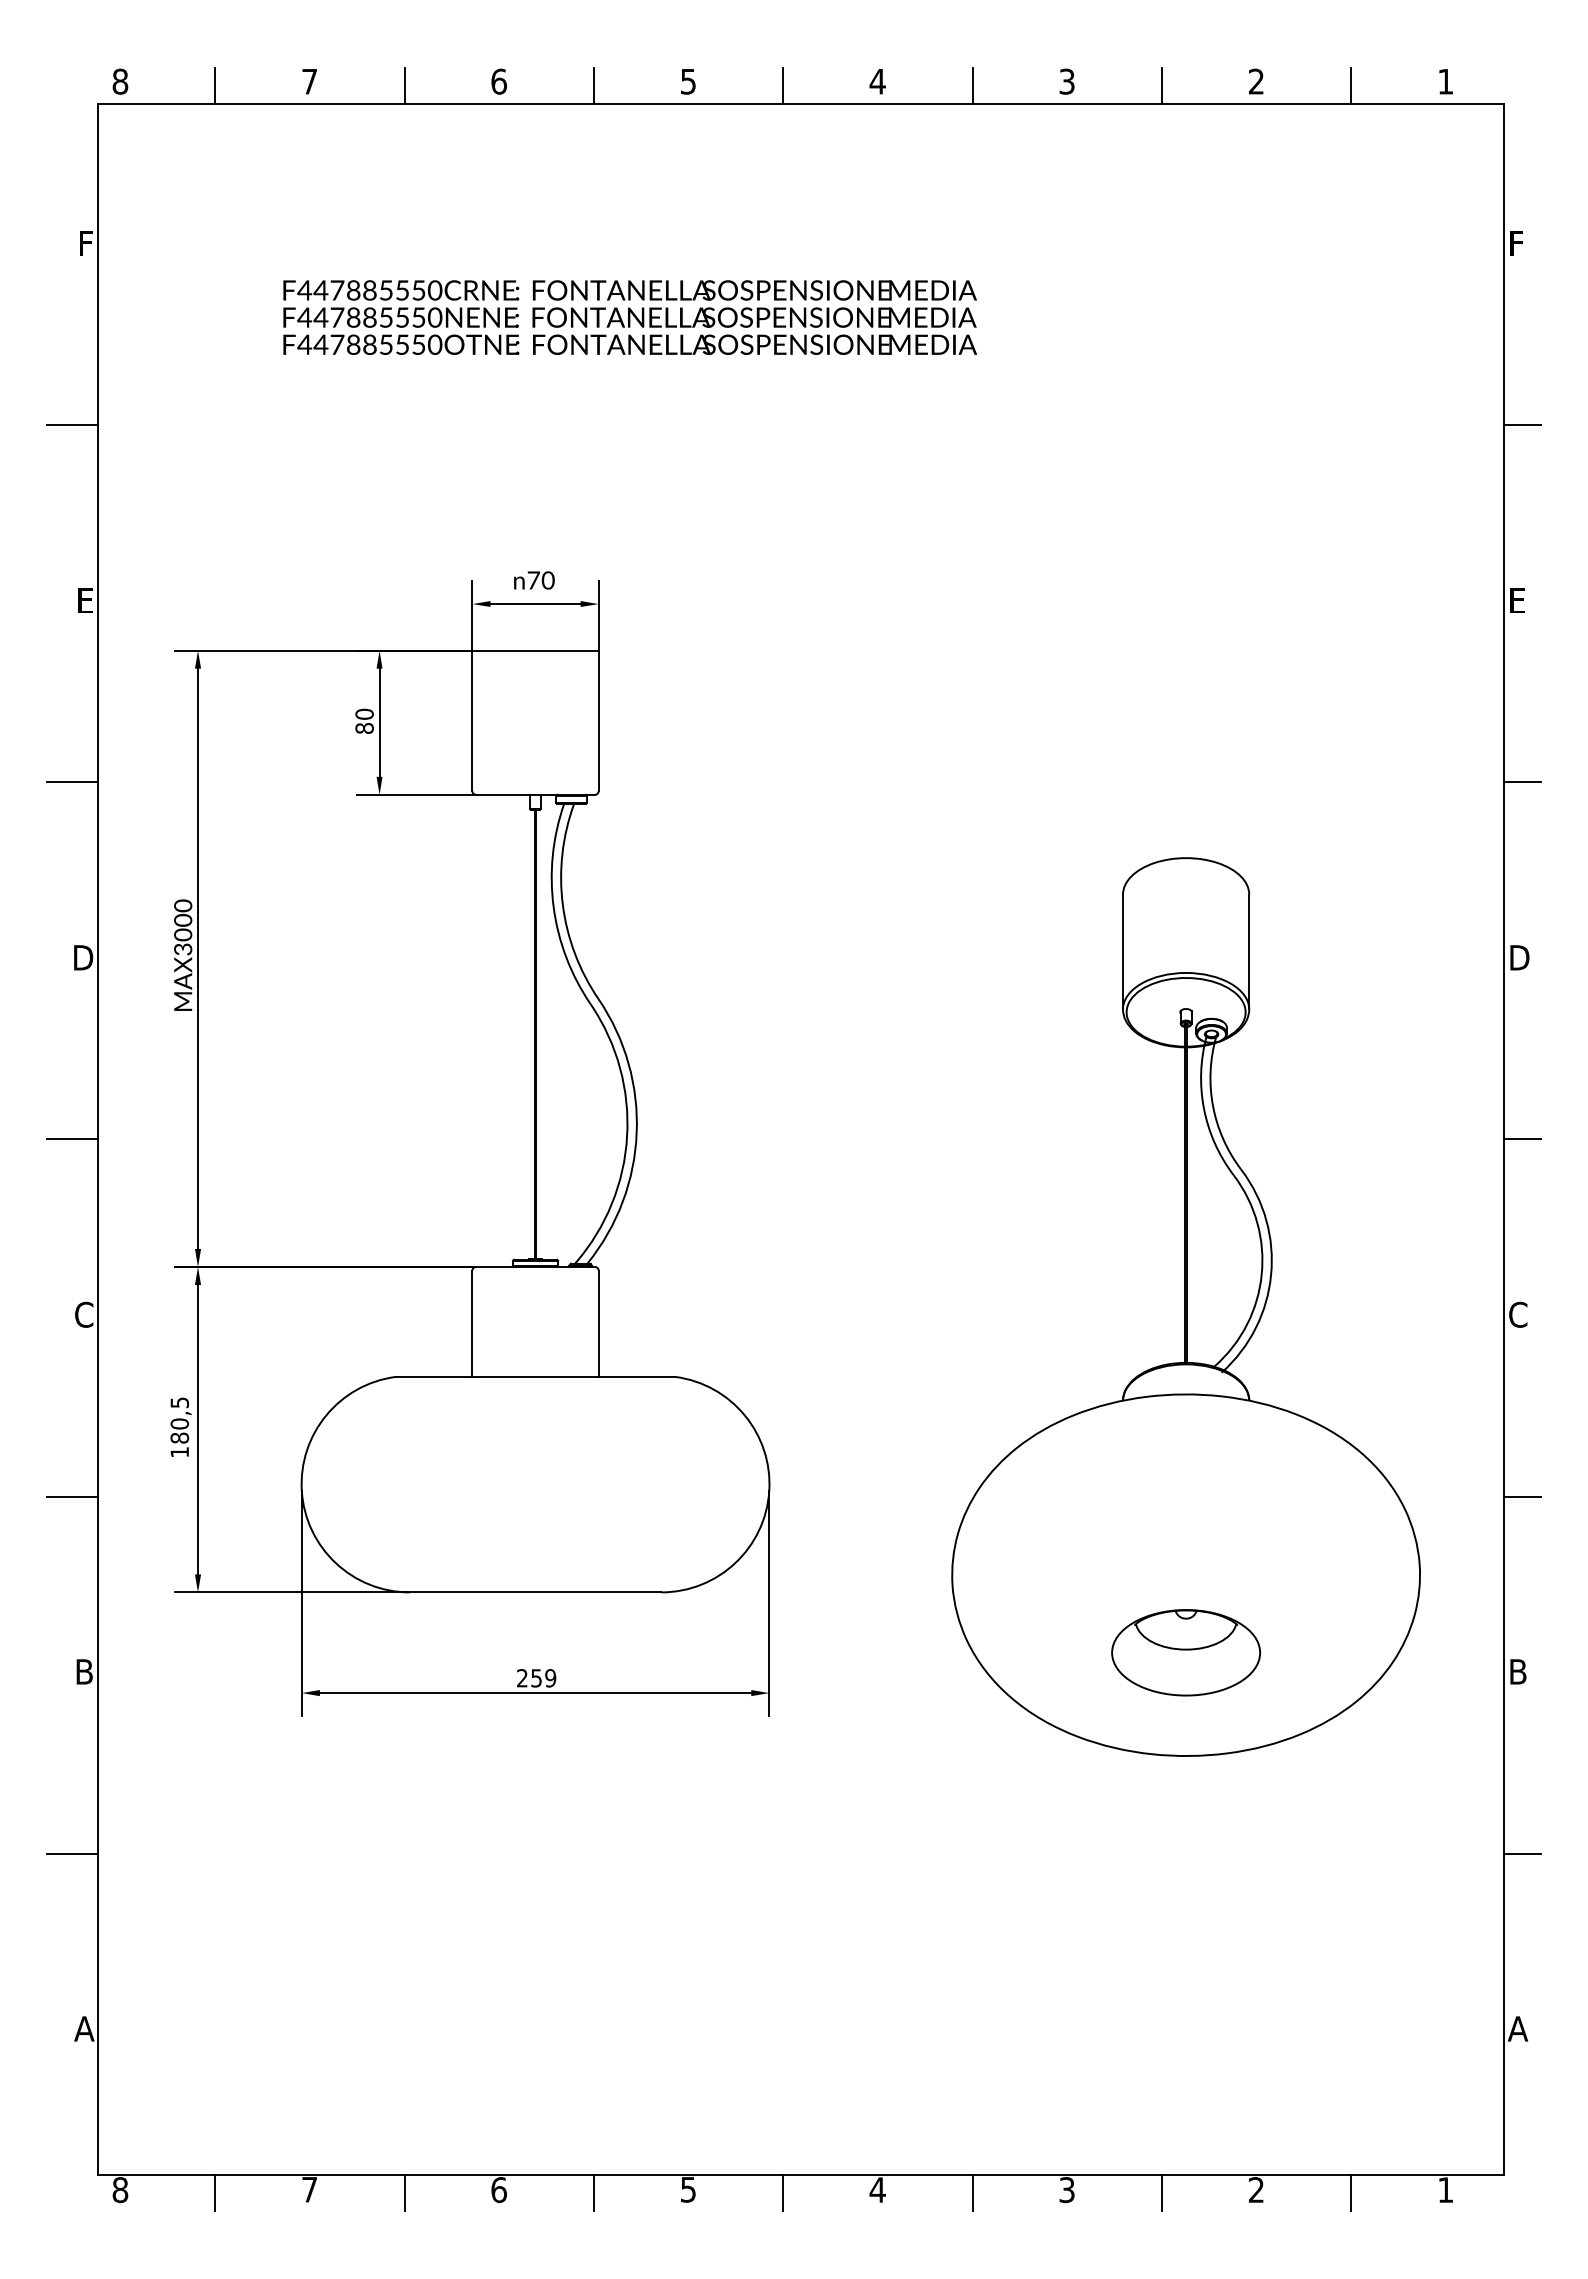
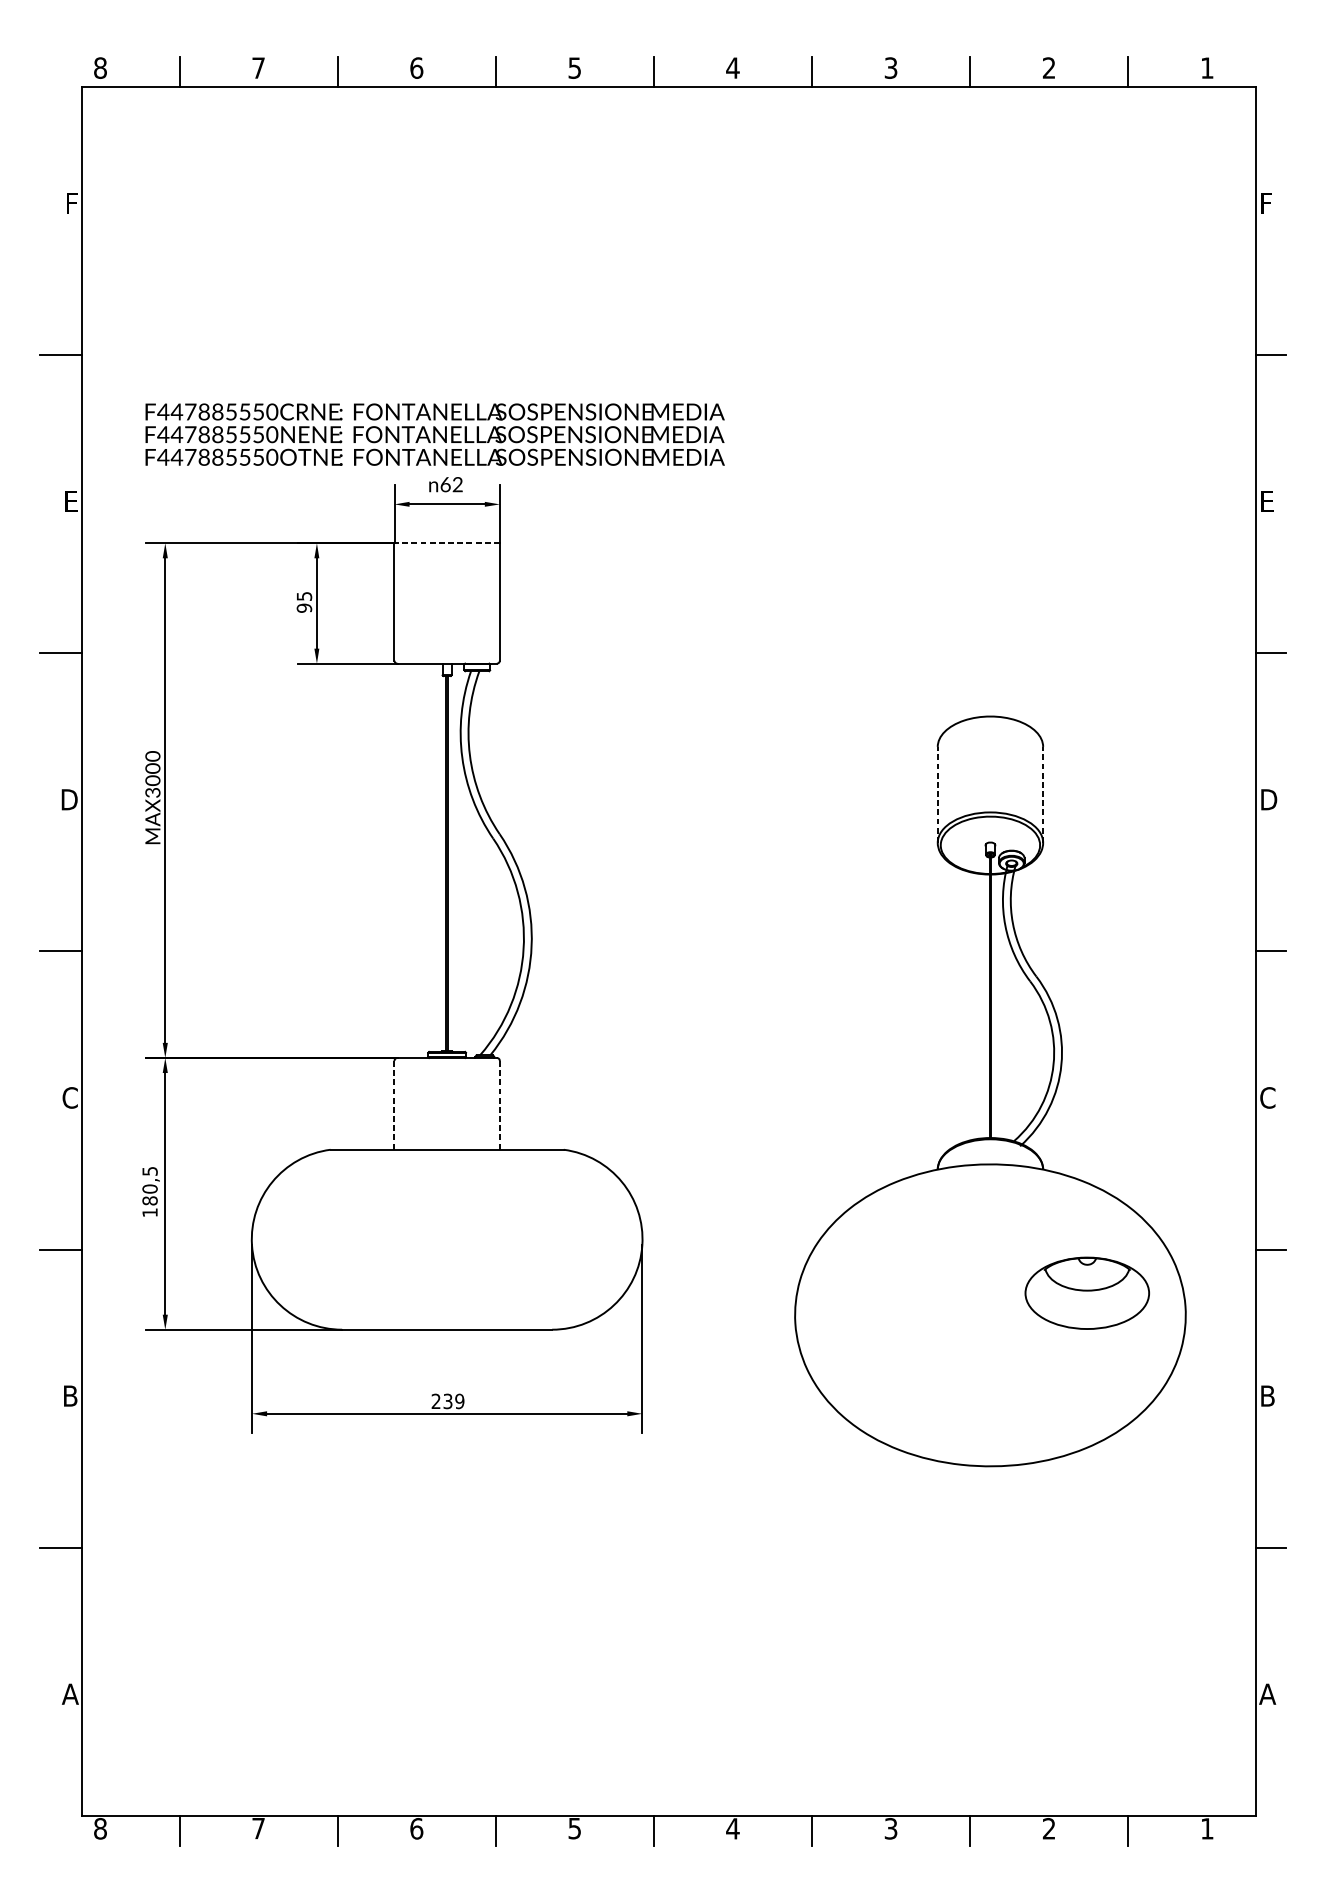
text: (630, 317) -> (435, 434), moved
text: (540, 580) -> (451, 484), 70 -> 62
line: (535, 650) -> (447, 543), solid -> dashed
text: (364, 721) -> (304, 602), 80 -> 95
line: (1123, 951) -> (938, 794), solid -> dashed
line: (1249, 951) -> (1043, 794), solid -> dashed
line: (472, 1324) -> (394, 1105), solid -> dashed
line: (598, 1324) -> (499, 1105), solid -> dashed
part: (1185, 1652) -> (1086, 1293), moved
text: (536, 1677) -> (447, 1400), 259 -> 239

